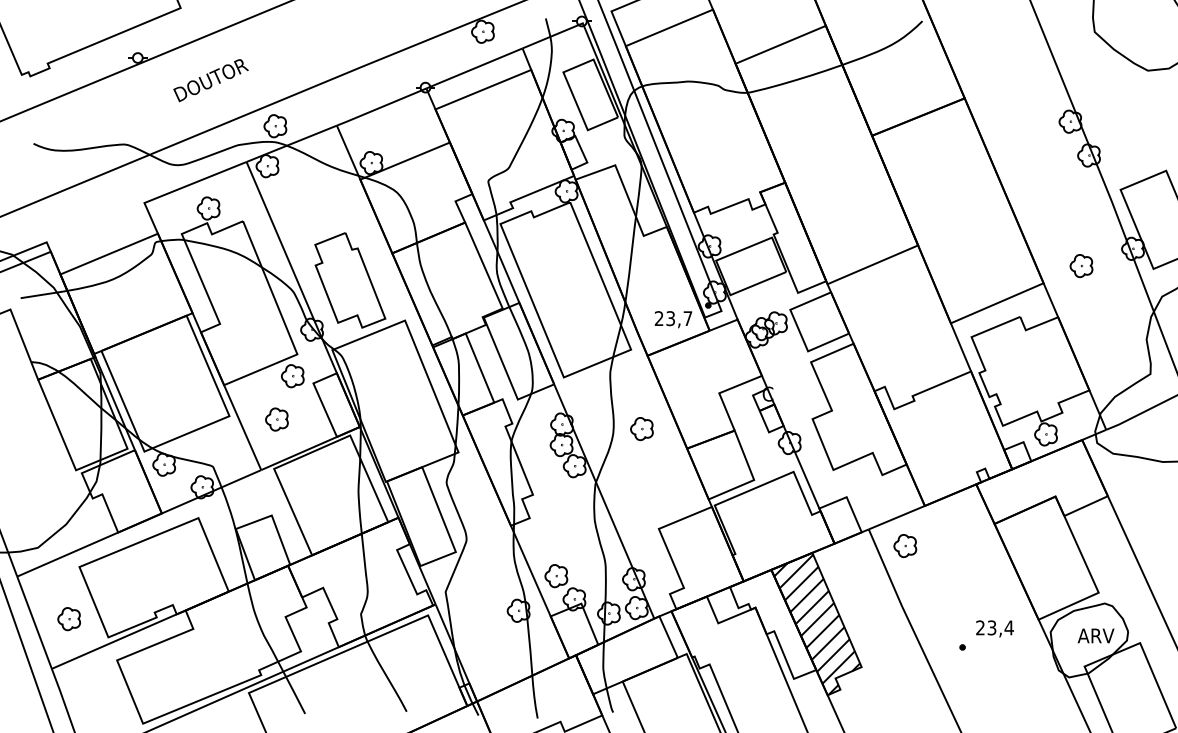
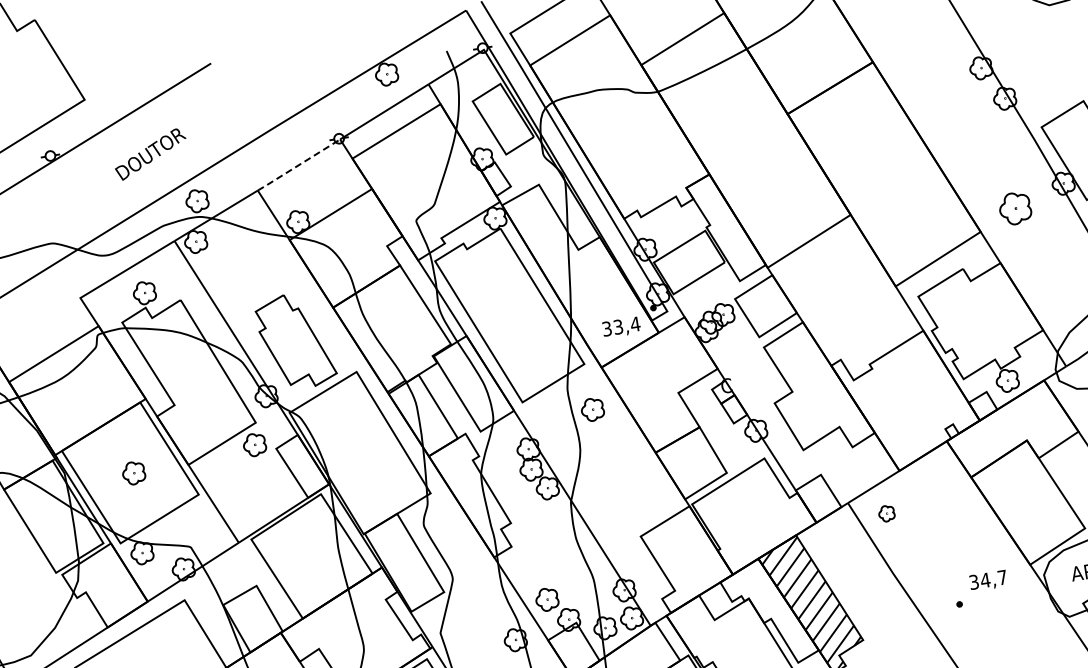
text: (210, 80) -> (150, 154), moved
line: (381, 107) -> (298, 165), solid -> dashed
part: (1081, 266) -> (1015, 209), size x1.4
text: (673, 318) -> (621, 326), 23,7 -> 33,4
part: (276, 419) -> (133, 473), moved
part: (641, 429) -> (592, 410), moved
part: (905, 546) -> (886, 514), size x0.7
text: (994, 627) -> (987, 579), 23,4 -> 34,7

